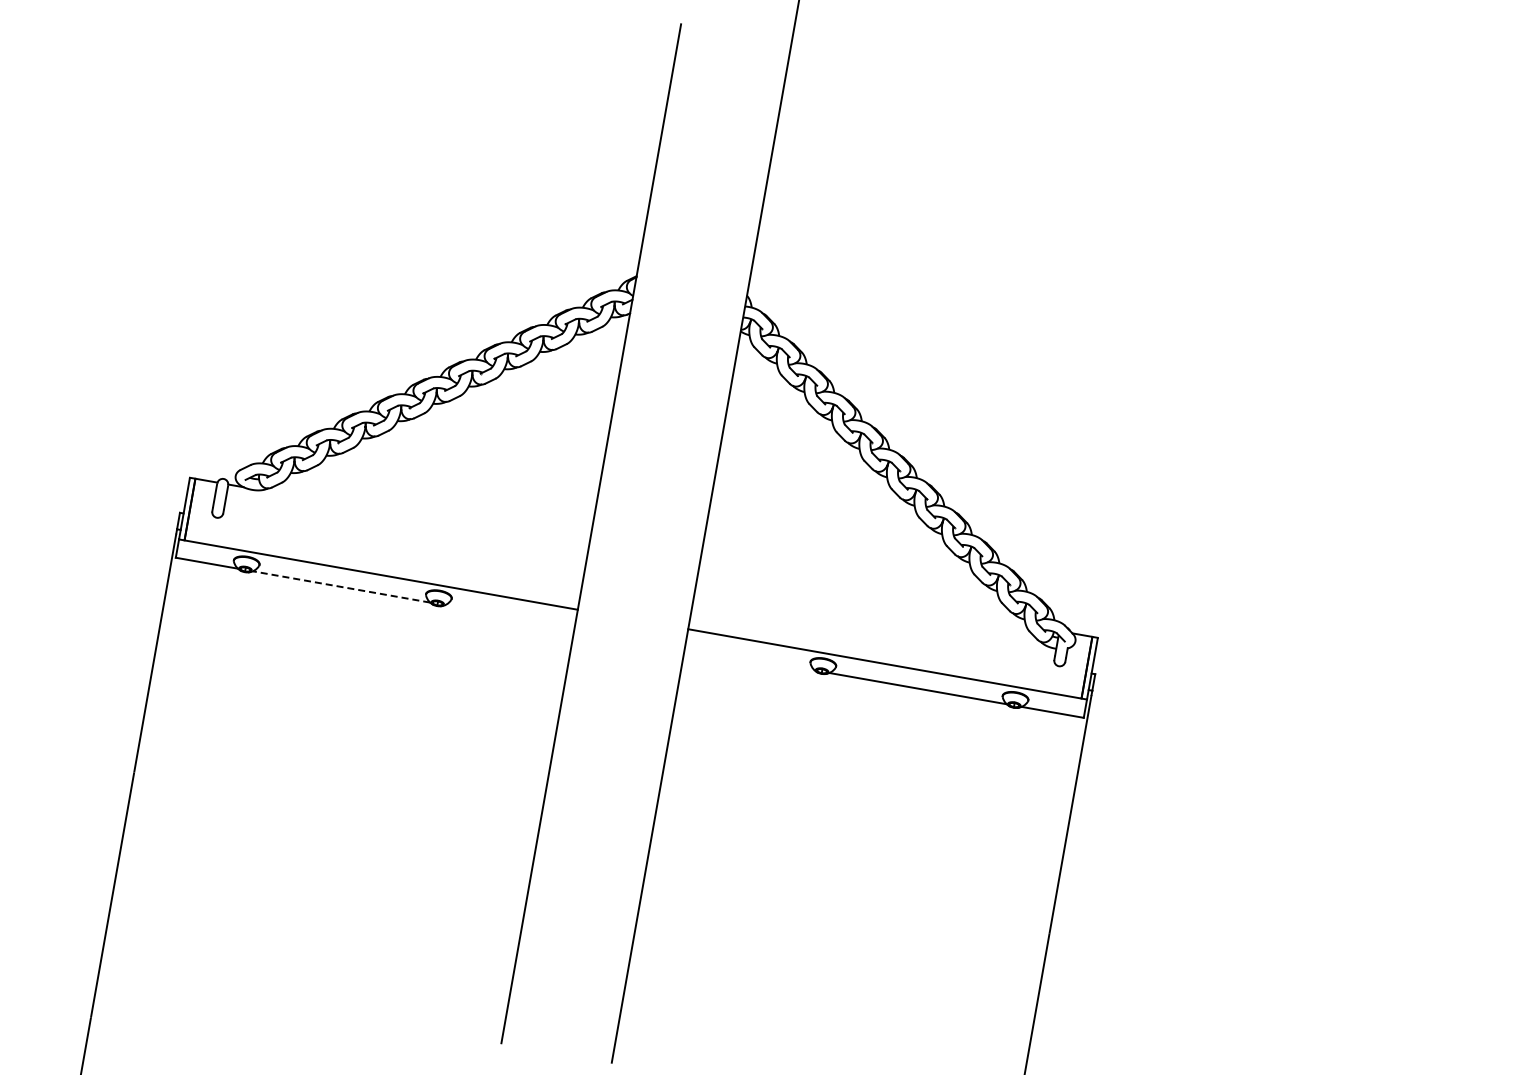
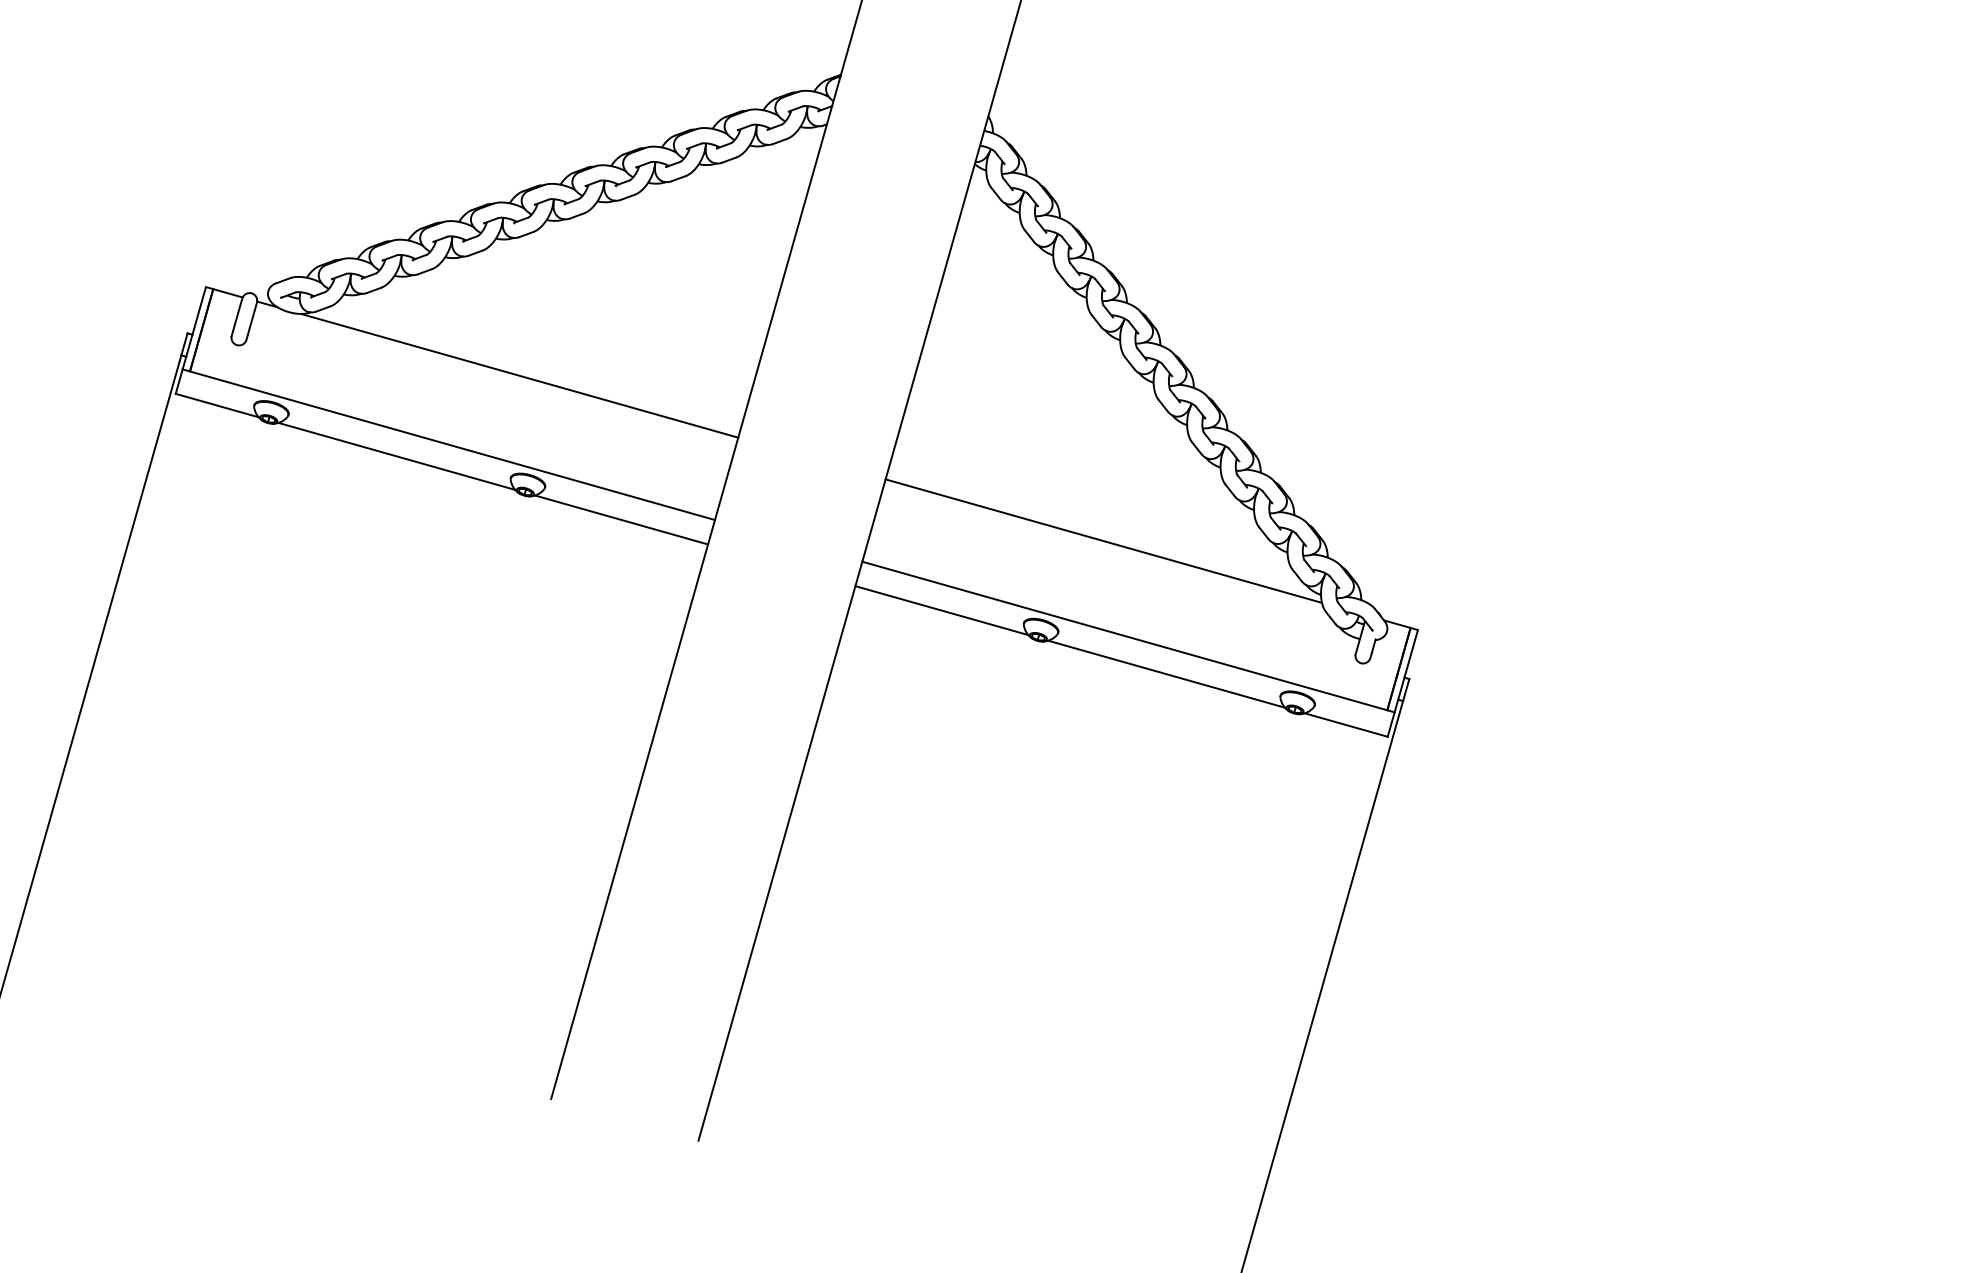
line: (424, 519) -> (519, 376), added
line: (341, 586) -> (396, 455), dashed -> solid
line: (862, 596) -> (1103, 541), added
line: (509, 616) -> (621, 519), added
line: (749, 658) -> (941, 609), added

